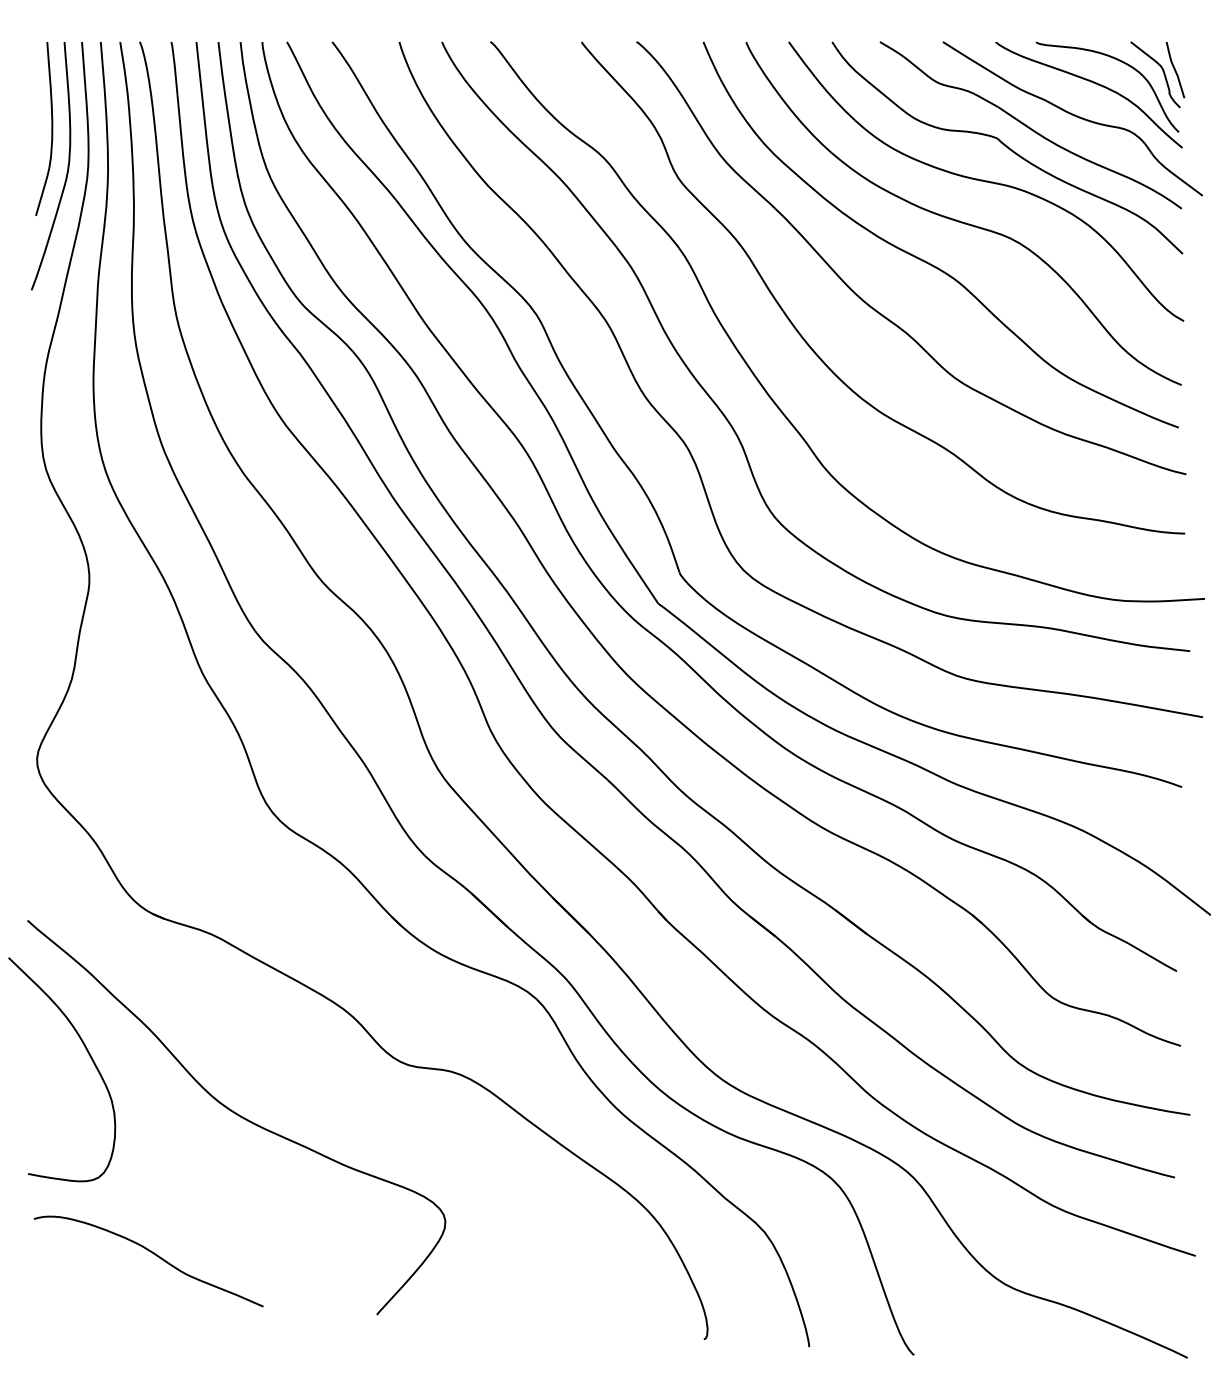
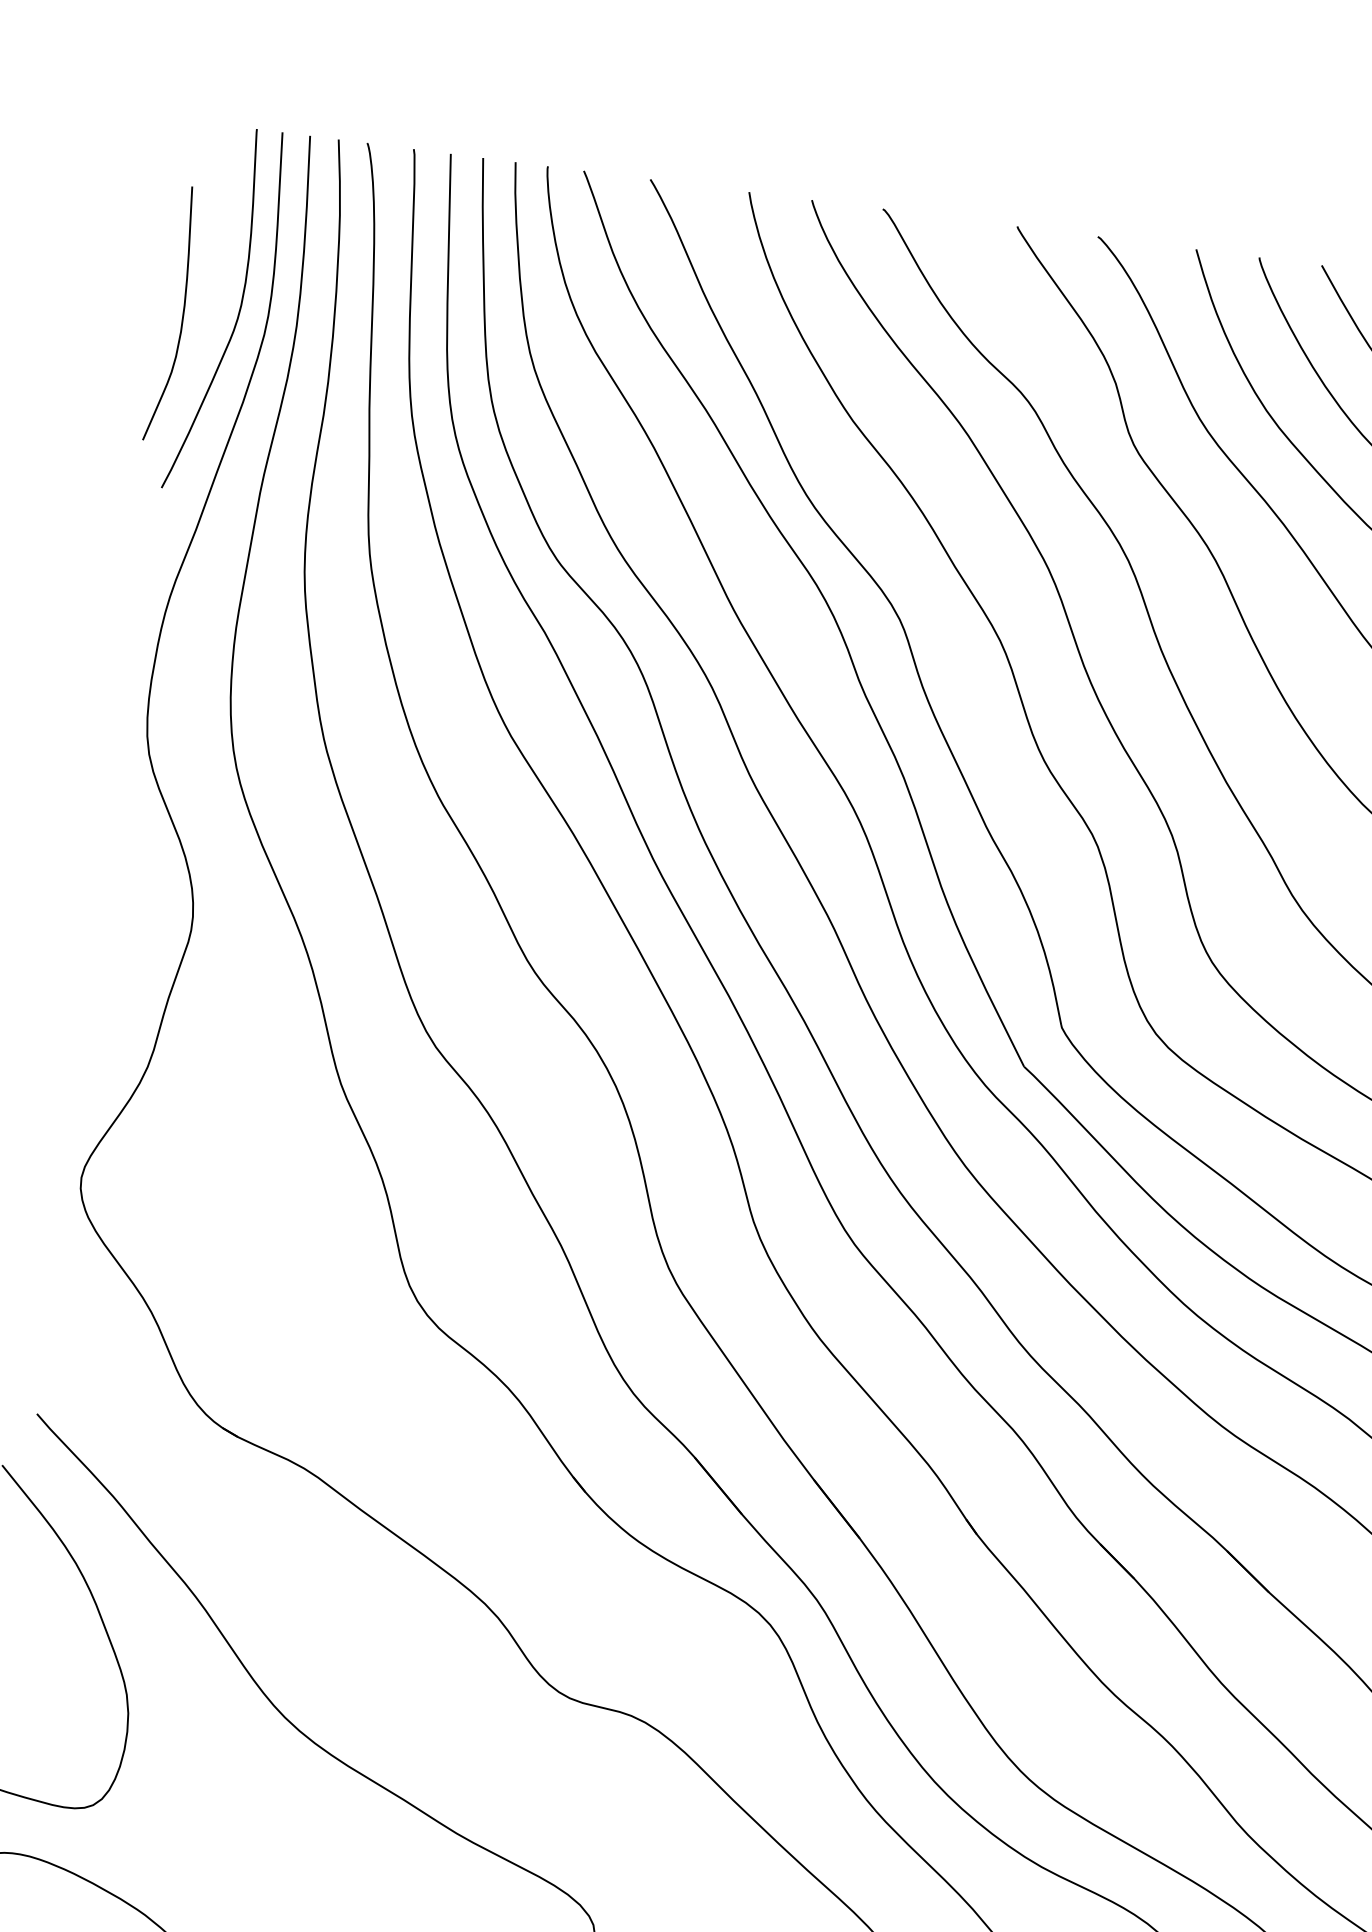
curve: (51, 129) -> (182, 315), moved

